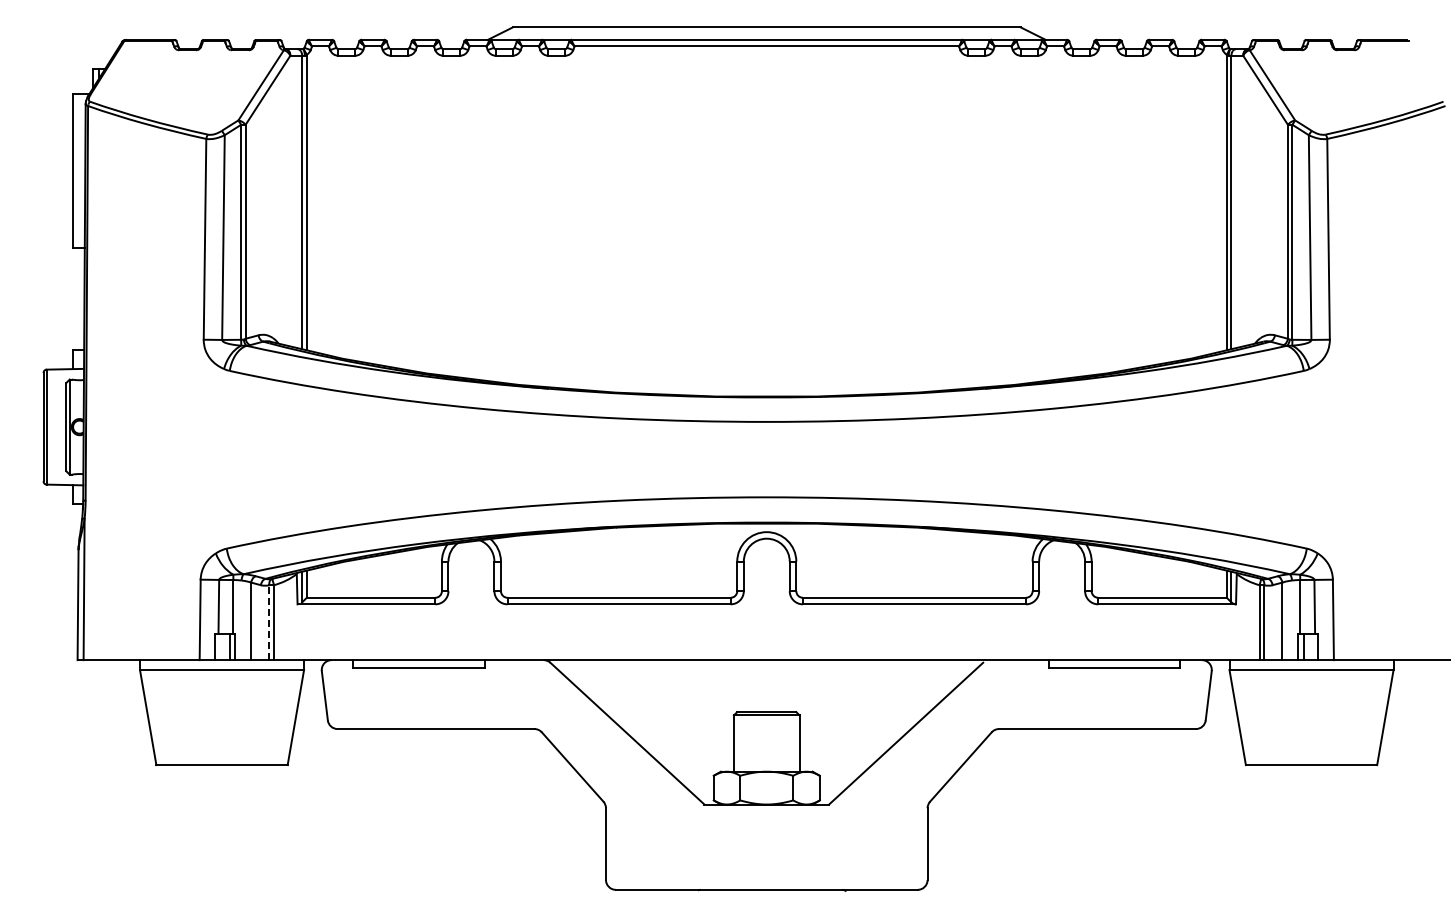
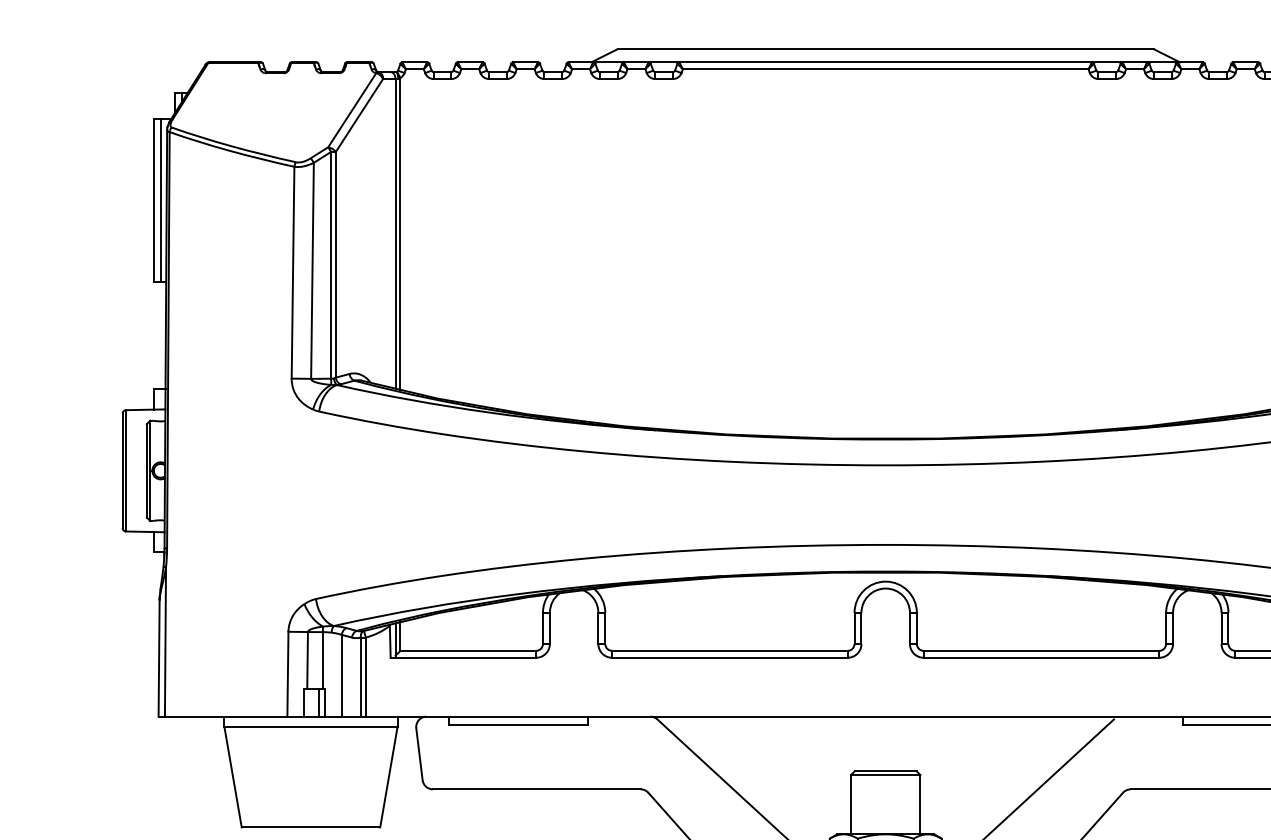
line: (79, 171) -> (160, 201), added
line: (269, 622) -> (361, 676), dashed -> solid

